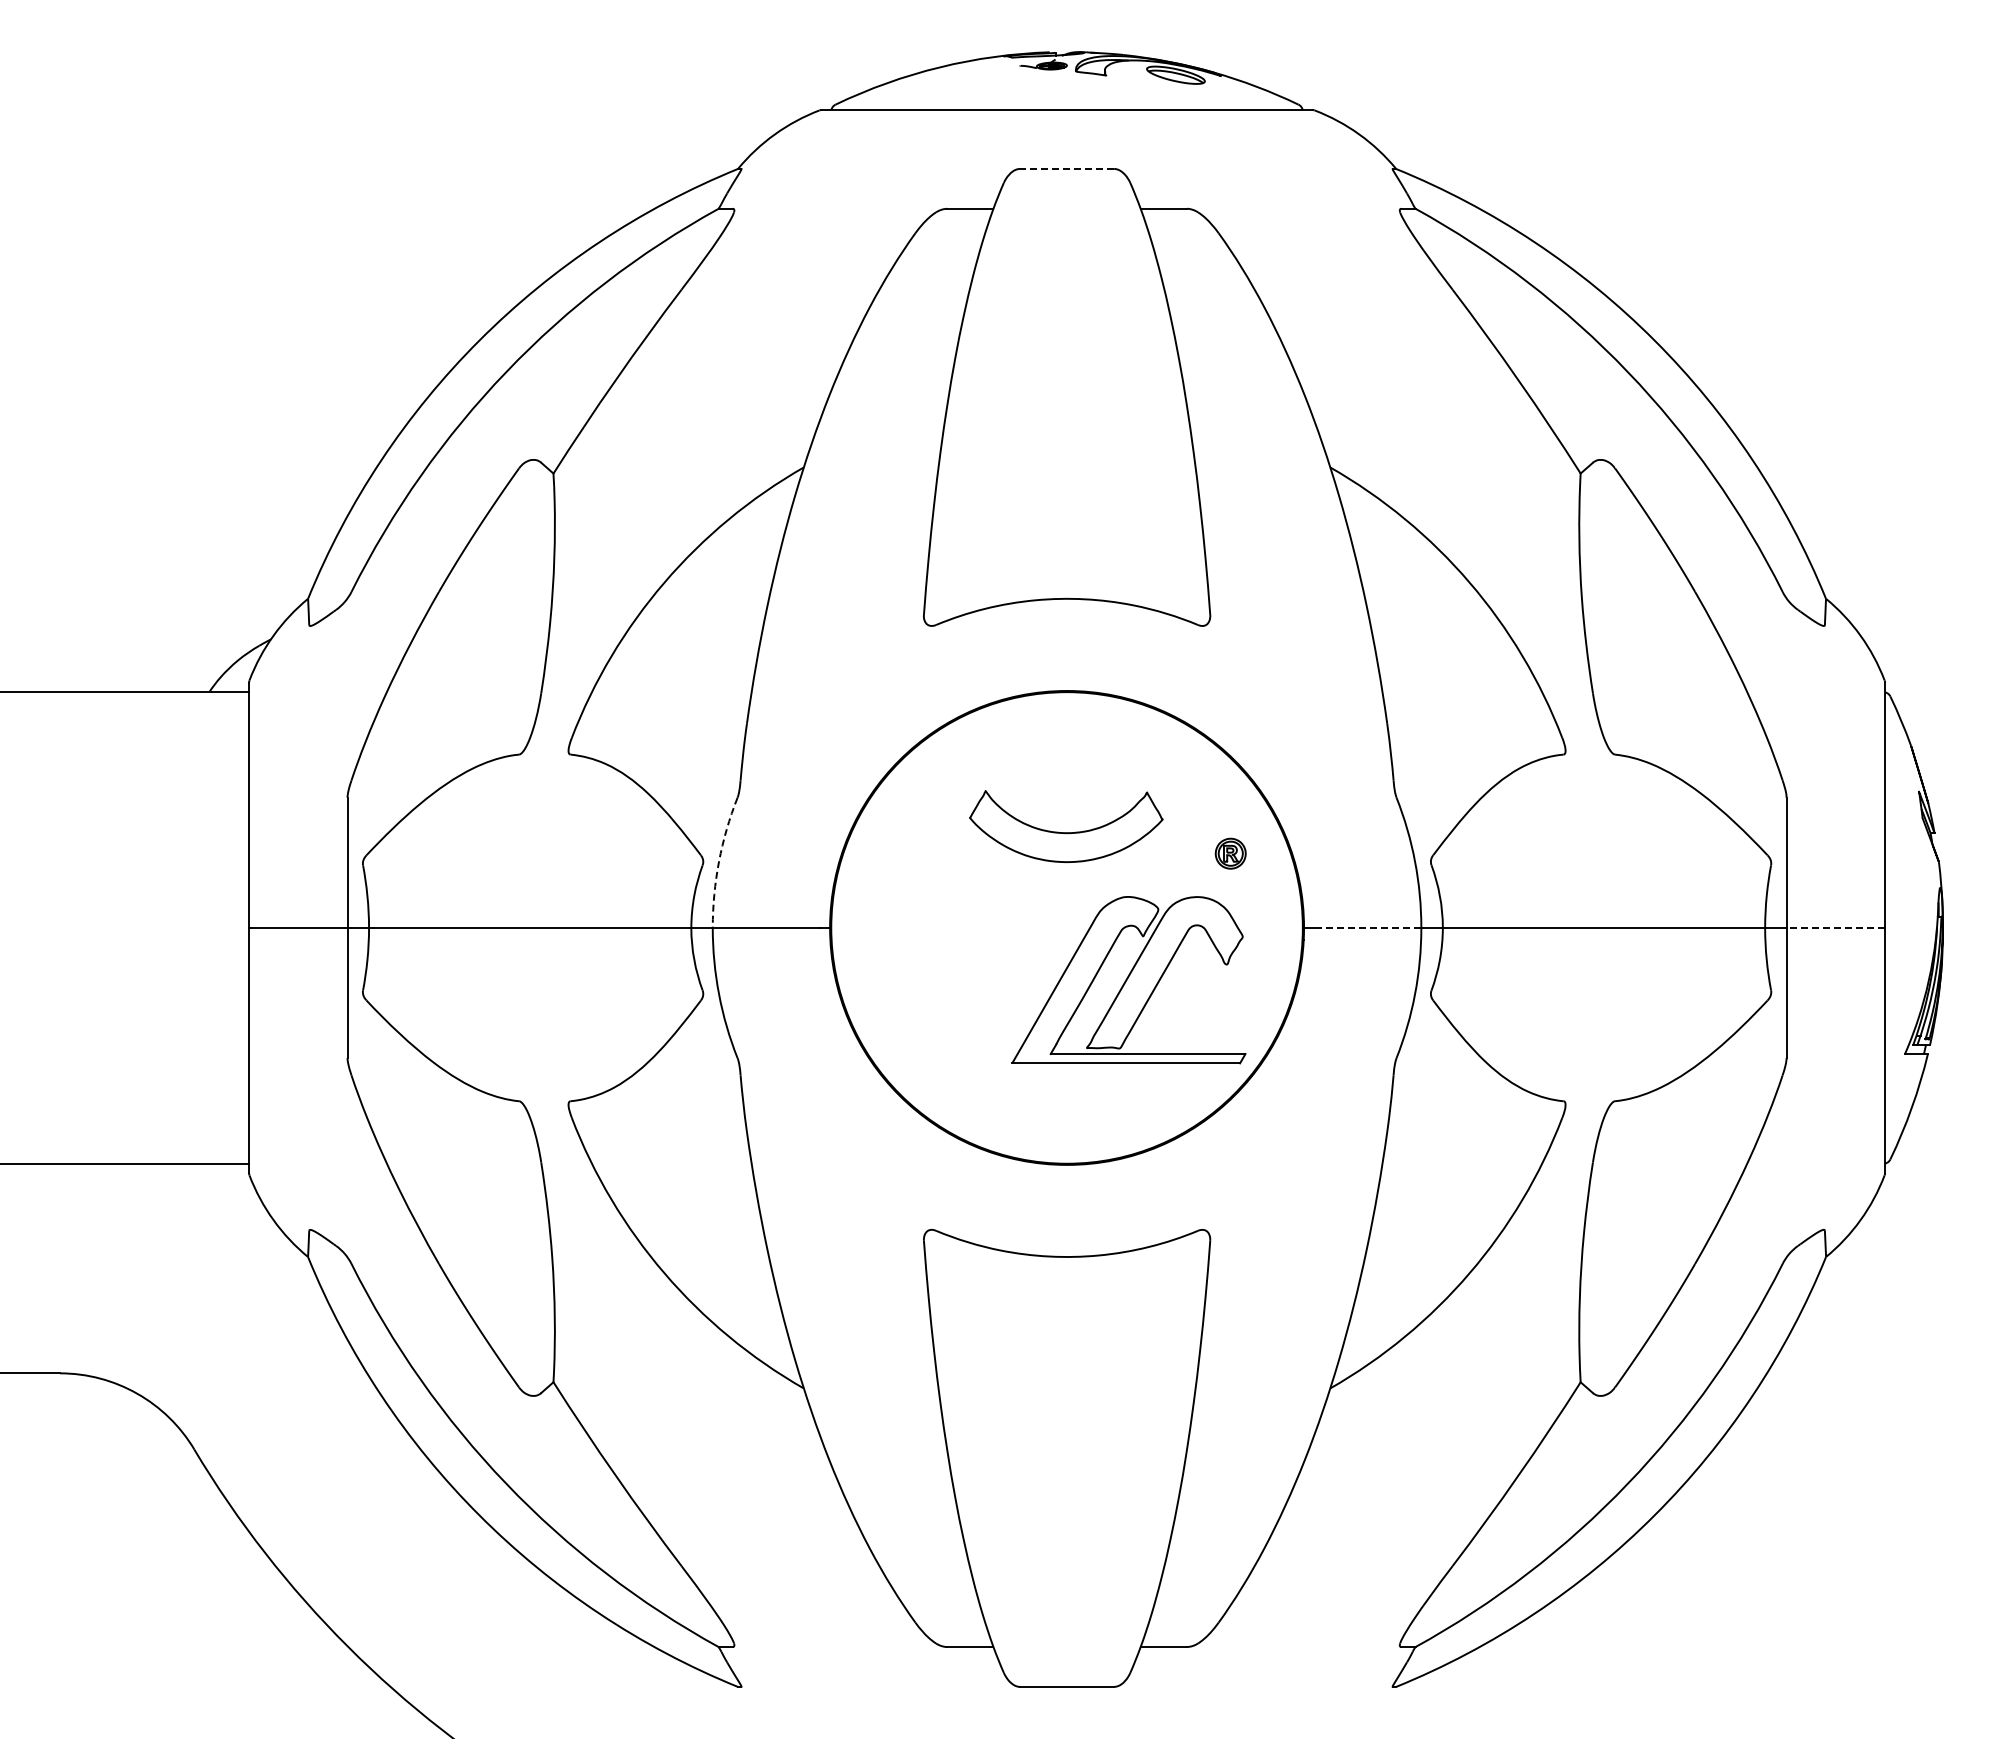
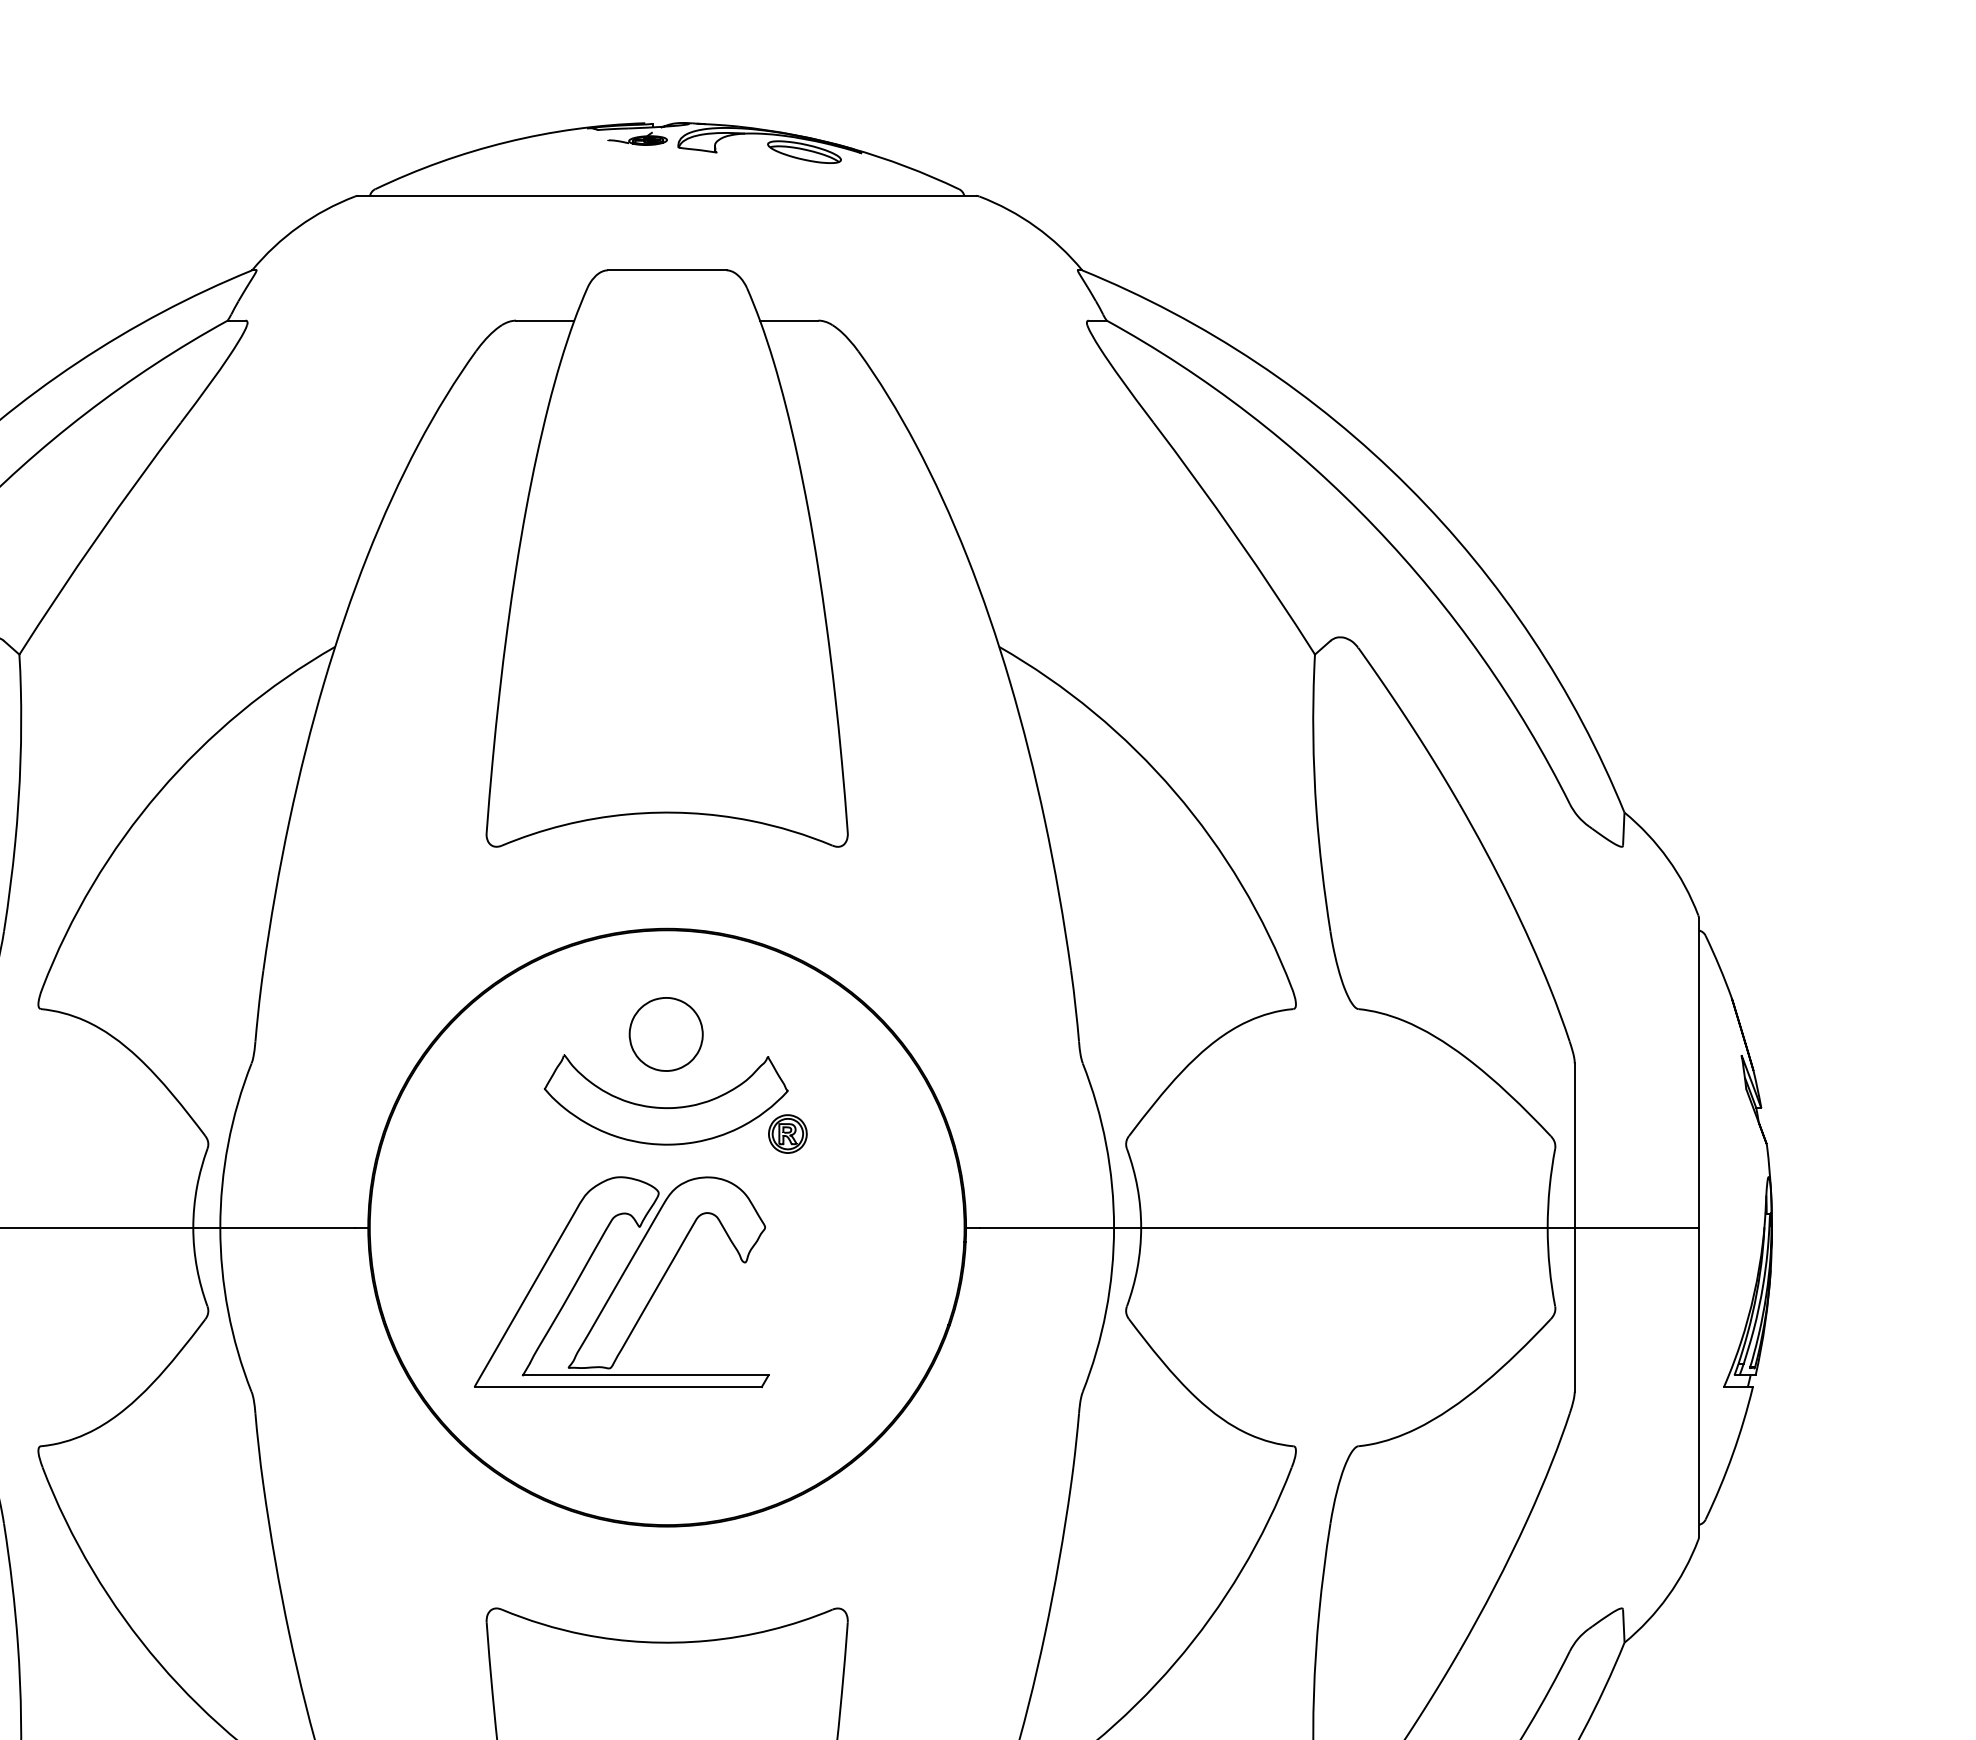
line: (1066, 168) -> (666, 269), dashed -> solid
part: (1066, 774) -> (666, 1034), added
part: (1230, 853) -> (787, 1133), moved
arc: (719, 861) -> (228, 1143), dashed -> solid
line: (1368, 927) -> (1047, 1227), dashed -> solid
line: (1835, 927) -> (1636, 1227), dashed -> solid
part: (1128, 980) -> (621, 1282), moved

